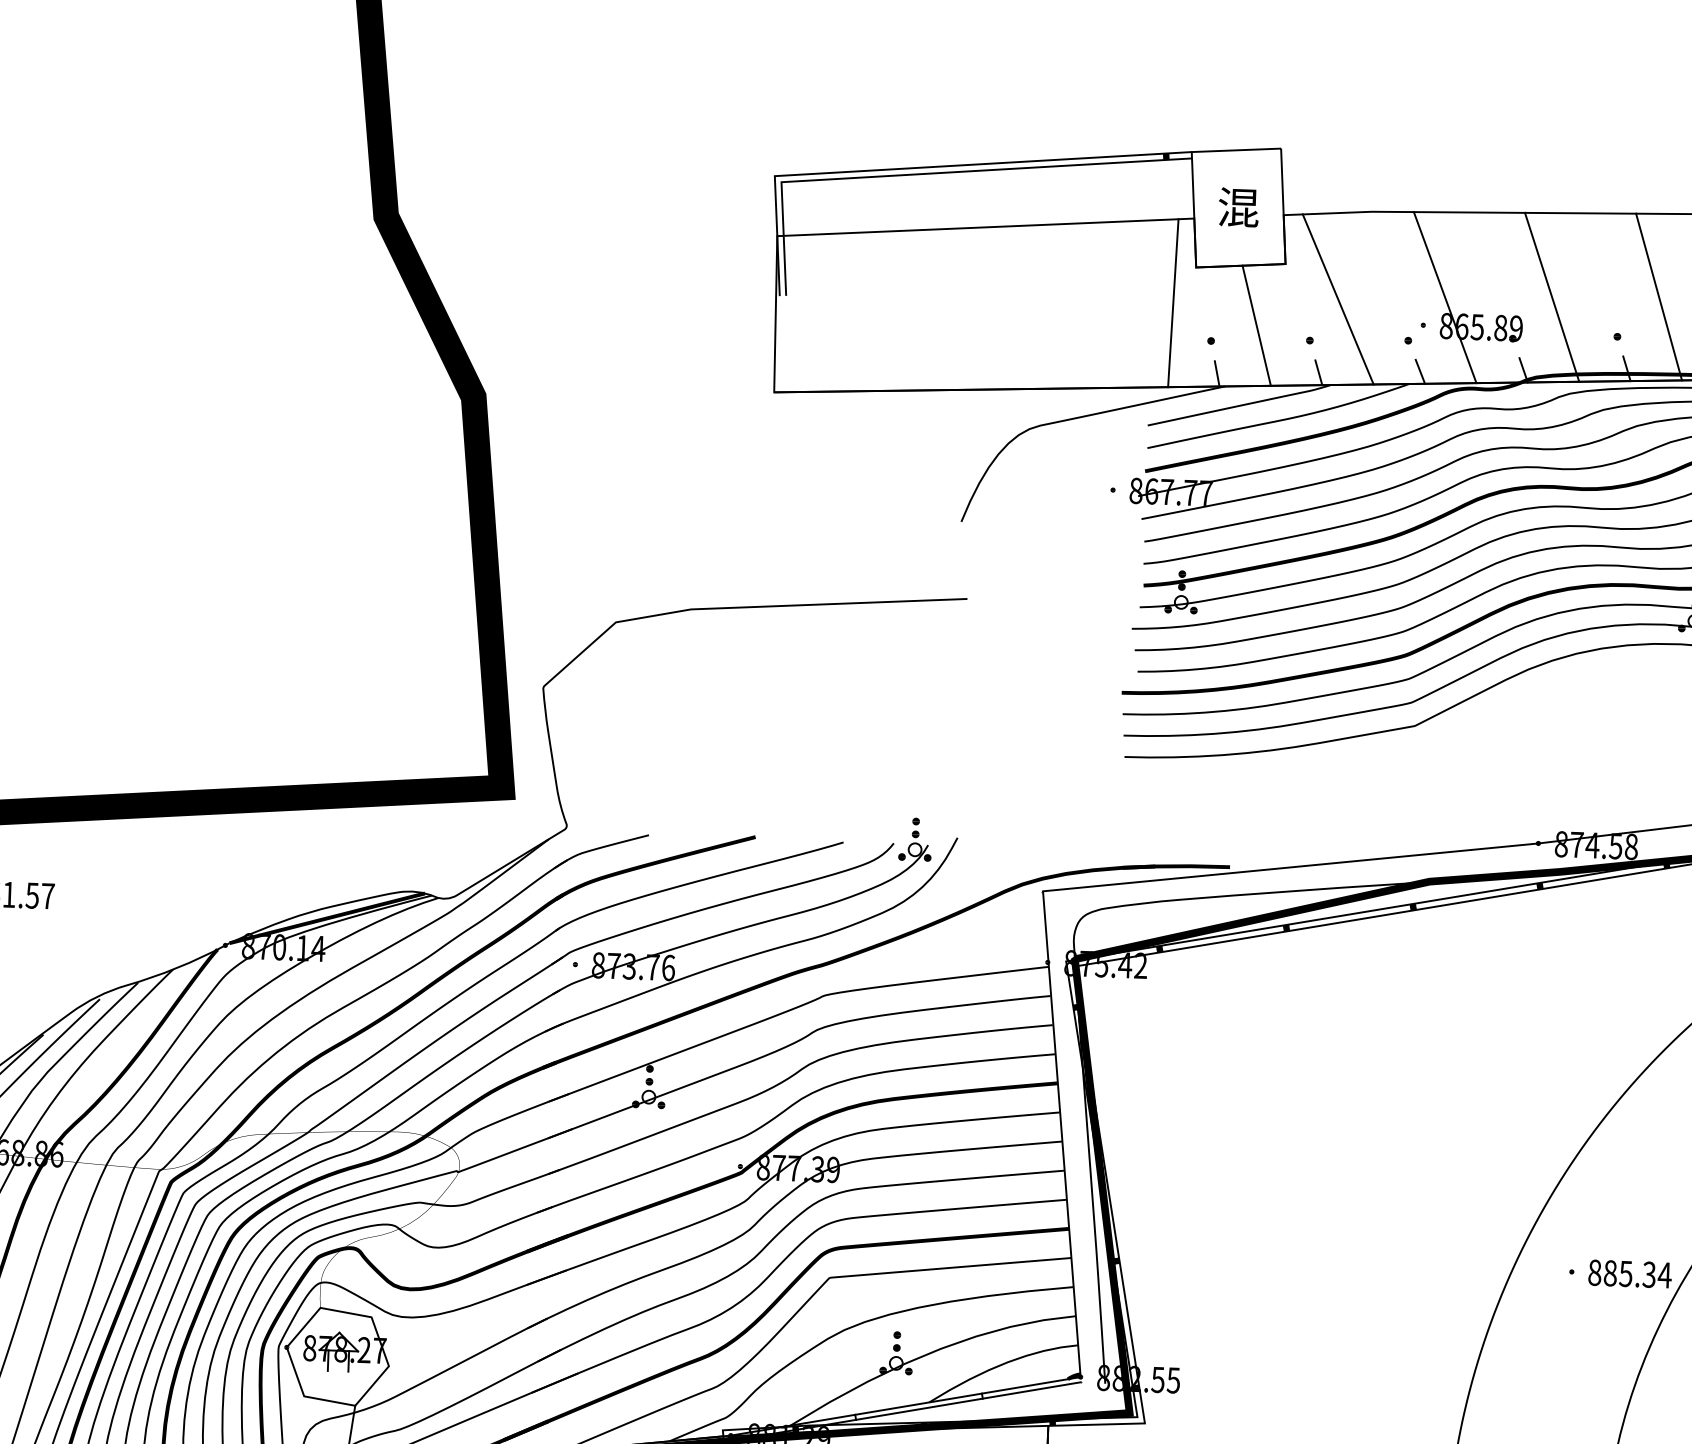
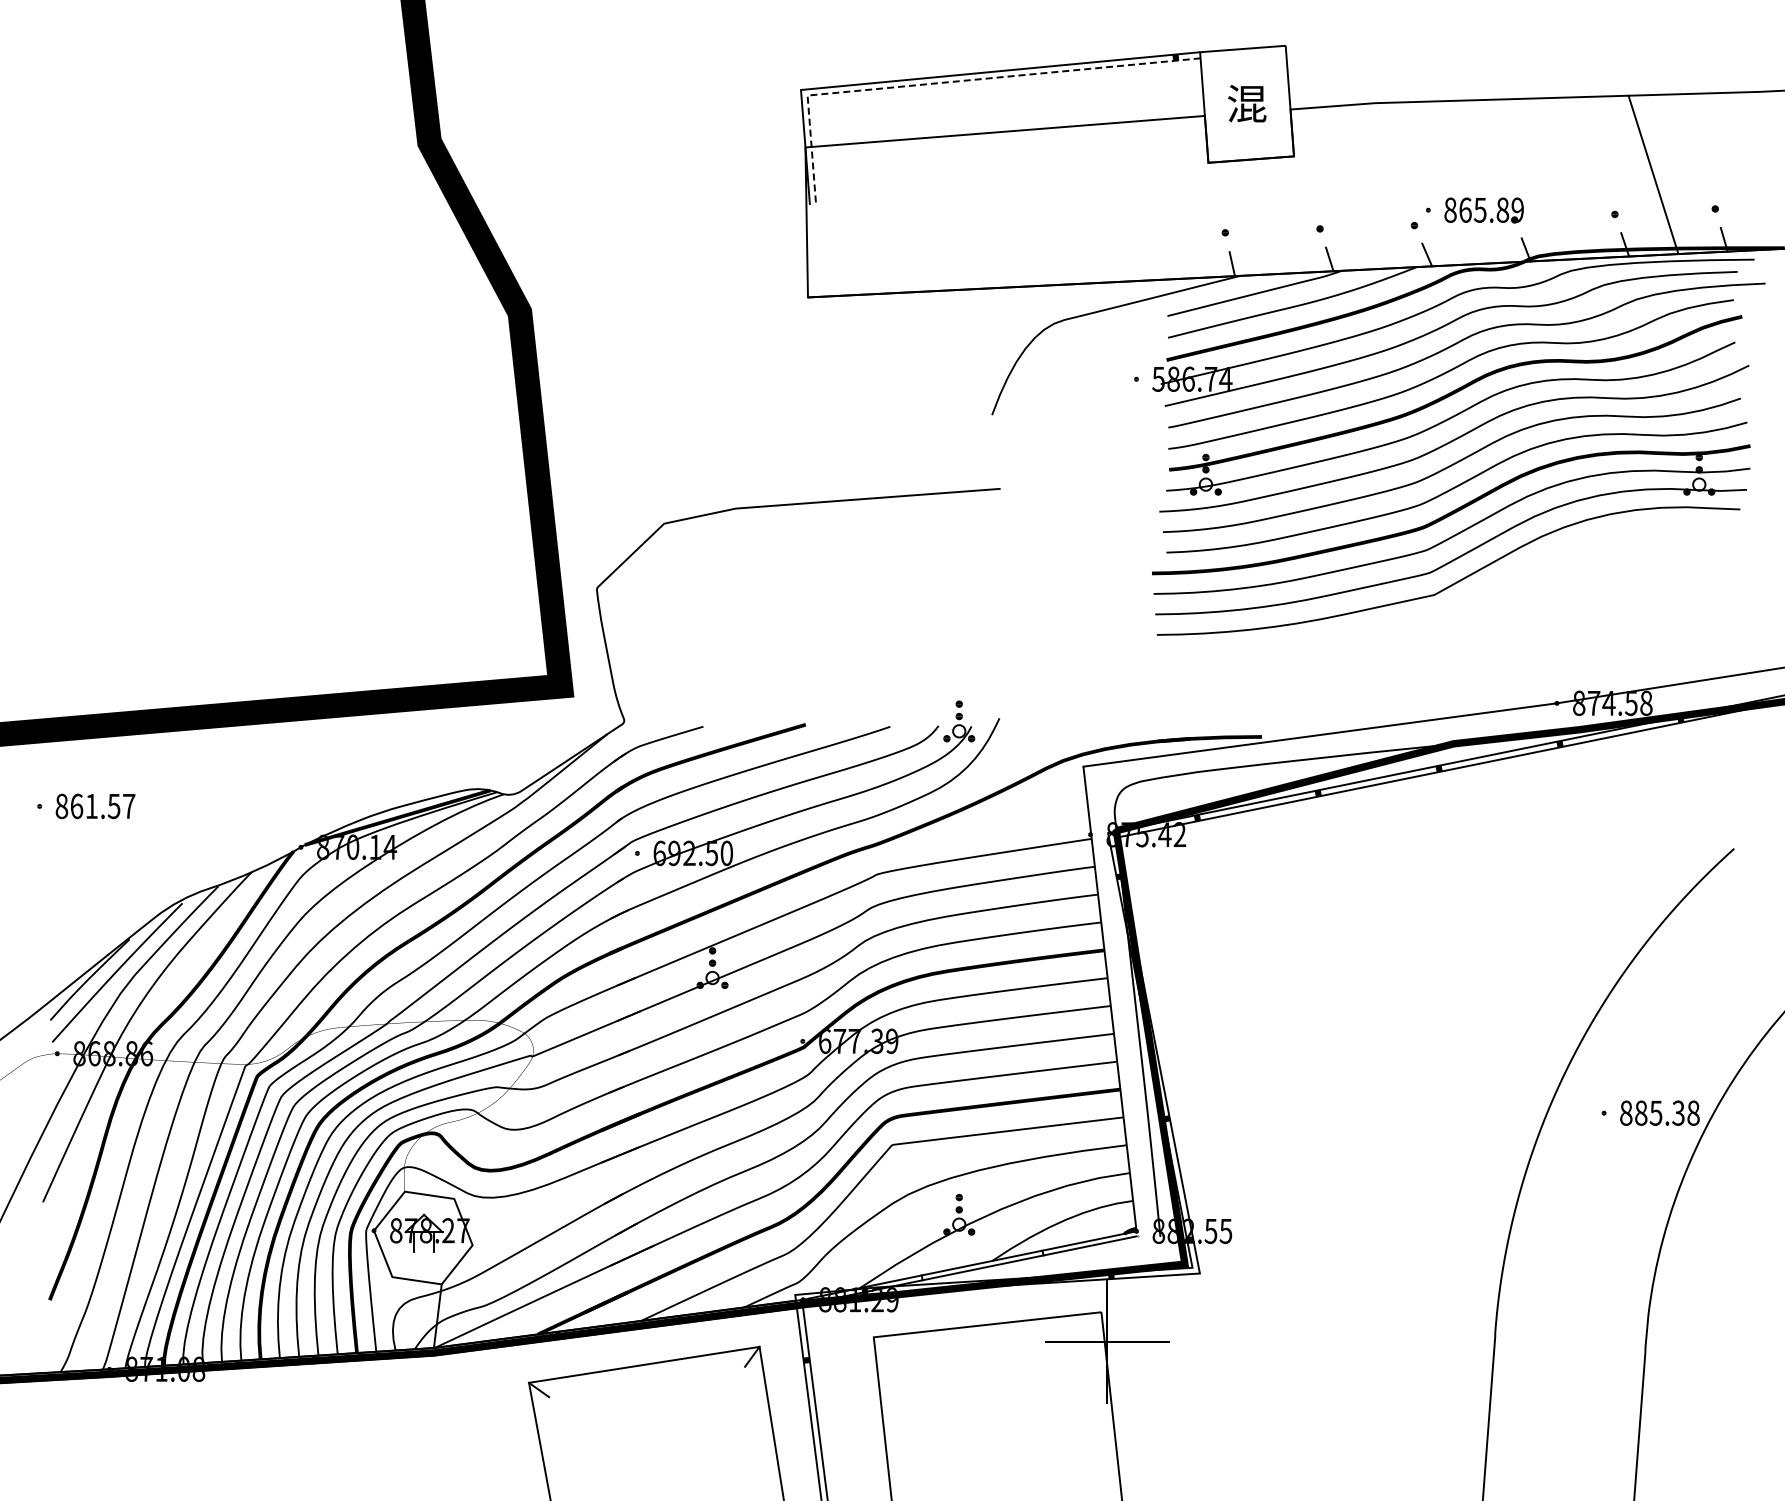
line: (928, 173) -> (948, 82), solid -> dashed
line: (1551, 296) -> (1550, 178), removed
line: (1445, 297) -> (1448, 182), removed
line: (1337, 299) -> (1345, 188), removed
line: (1173, 302) -> (1187, 197), removed
line: (1256, 325) -> (1268, 216), removed
text: (1171, 491) -> (1192, 378), 867.77 -> 586.74
text: (633, 966) -> (693, 853), 873.76 -> 692.50
text: (762, 1167) -> (824, 1041), 877.39 -> 677.39
text: (1664, 1274) -> (1693, 1112), 885.34 -> 885.38

